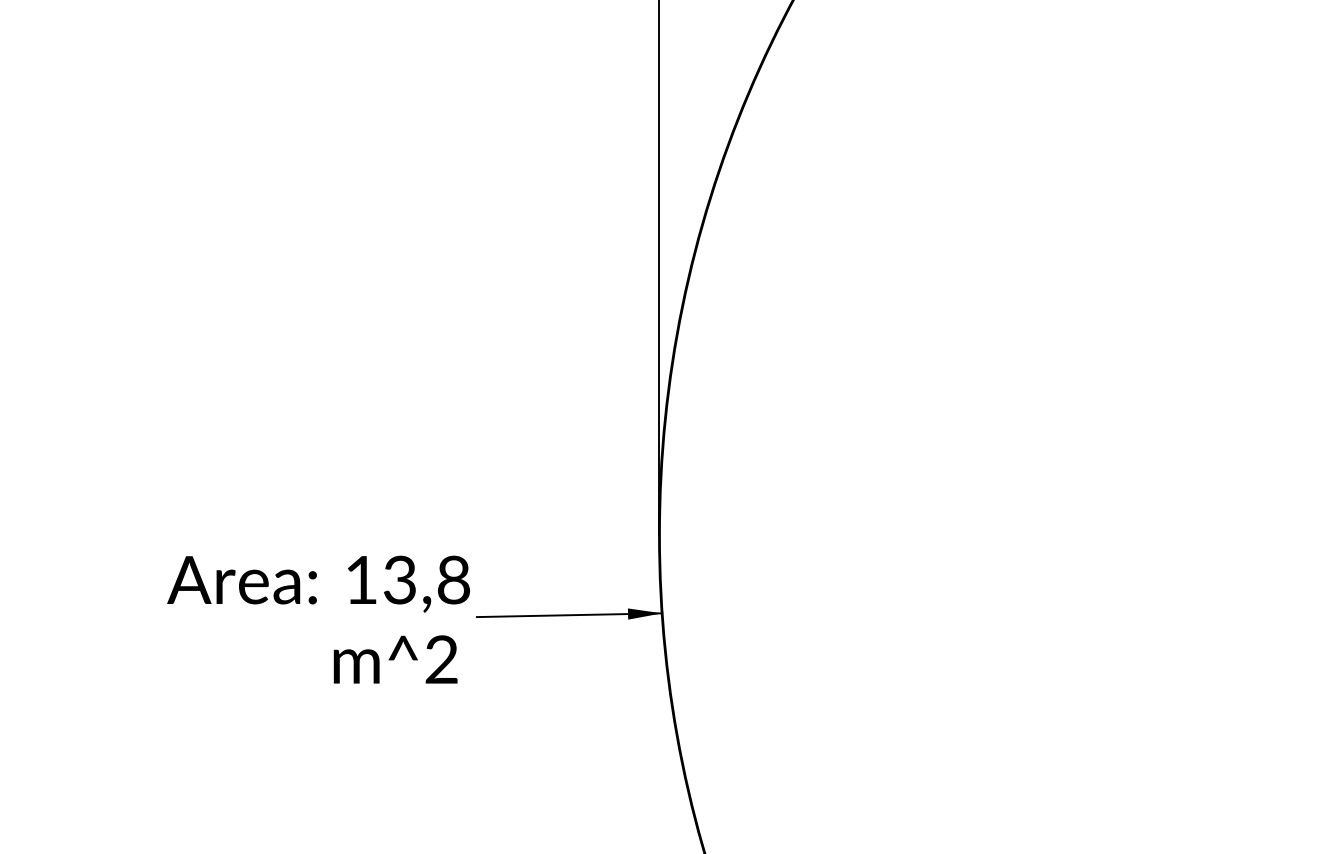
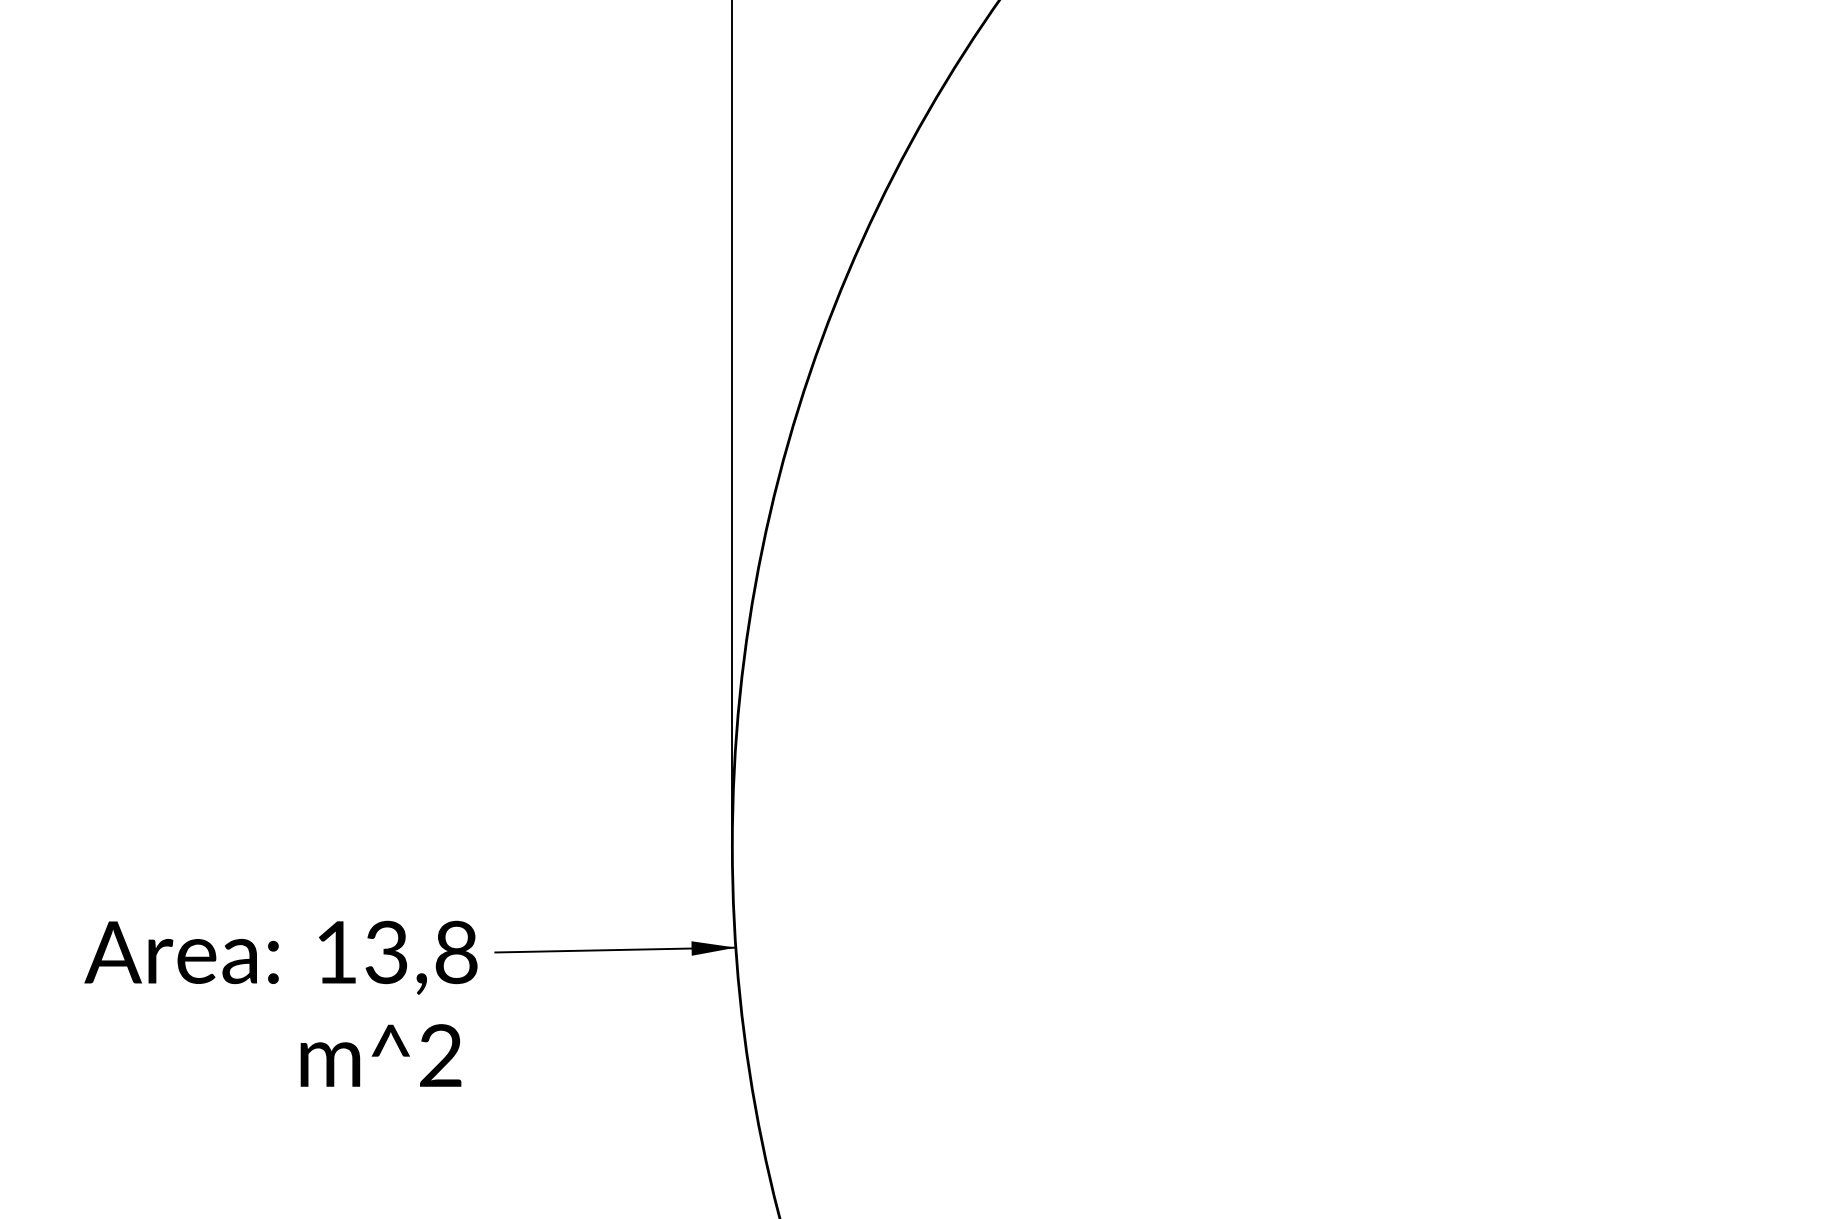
text: (318, 619) -> (280, 1003), moved

